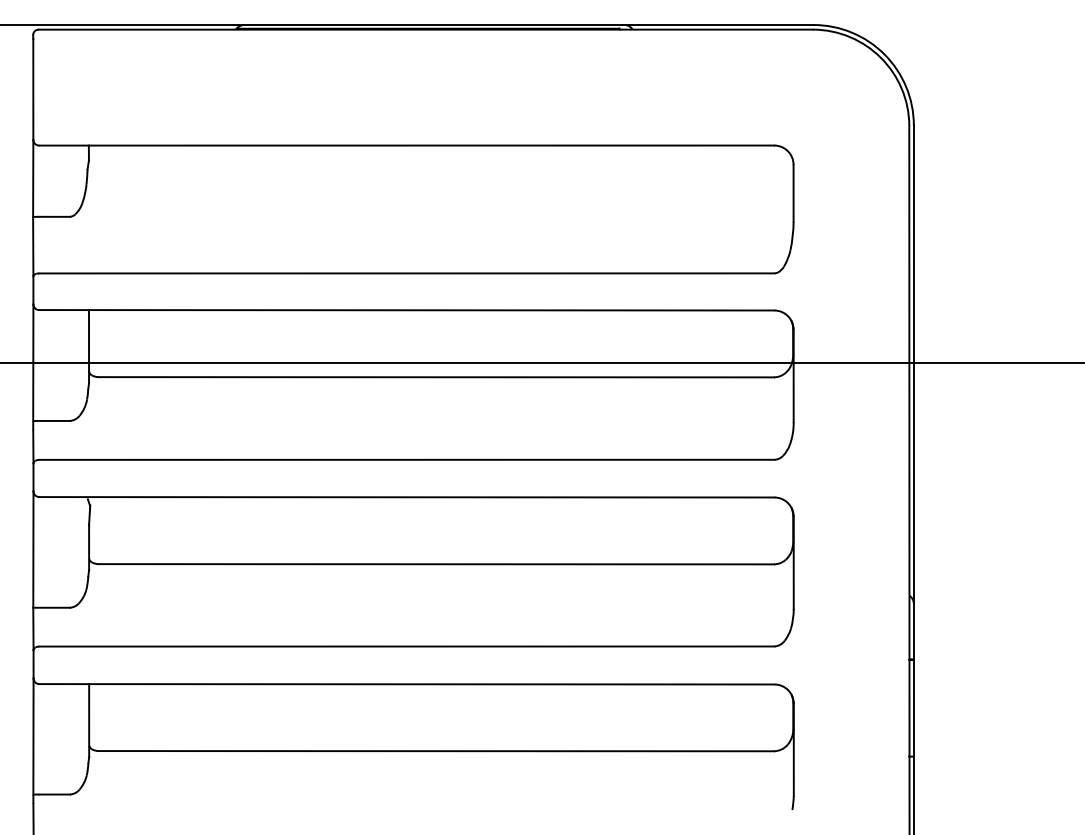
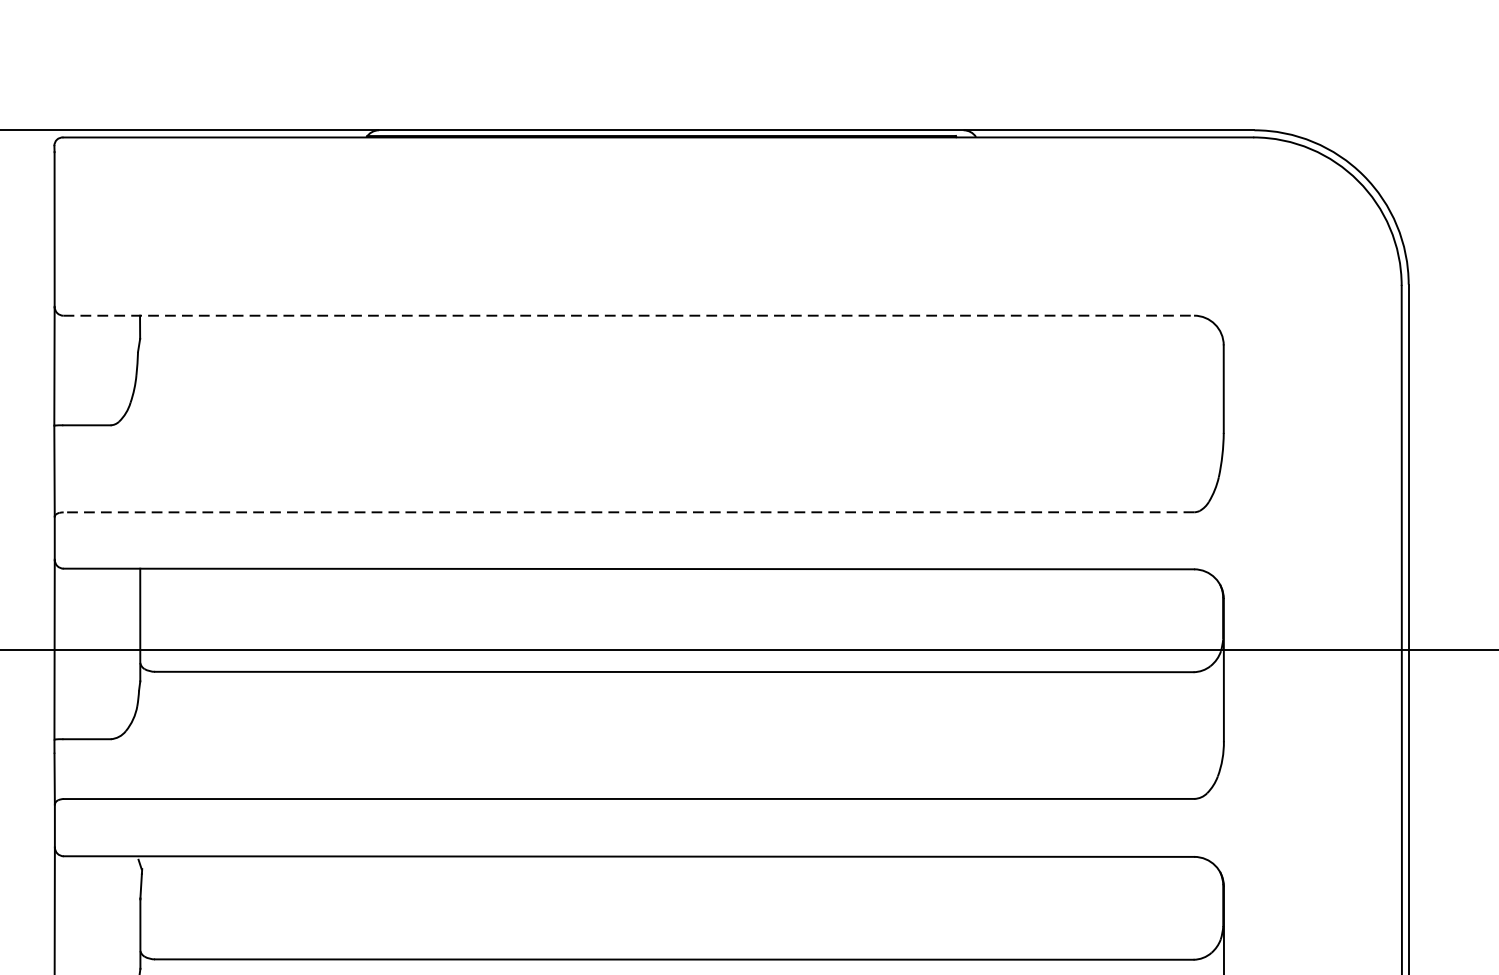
line: (406, 145) -> (628, 315), solid -> dashed
line: (406, 273) -> (628, 512), solid -> dashed

